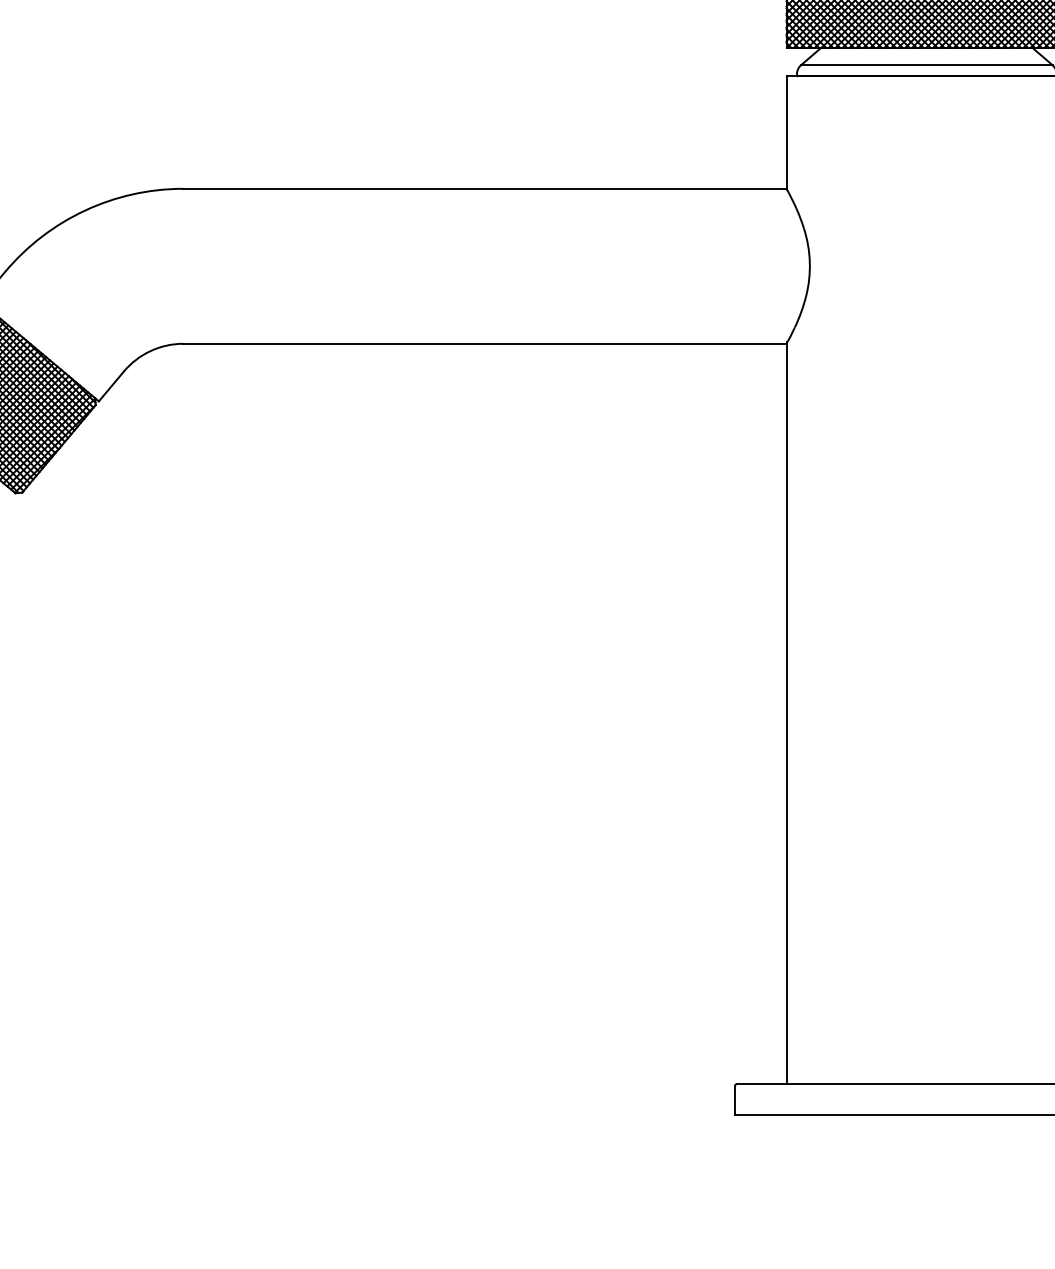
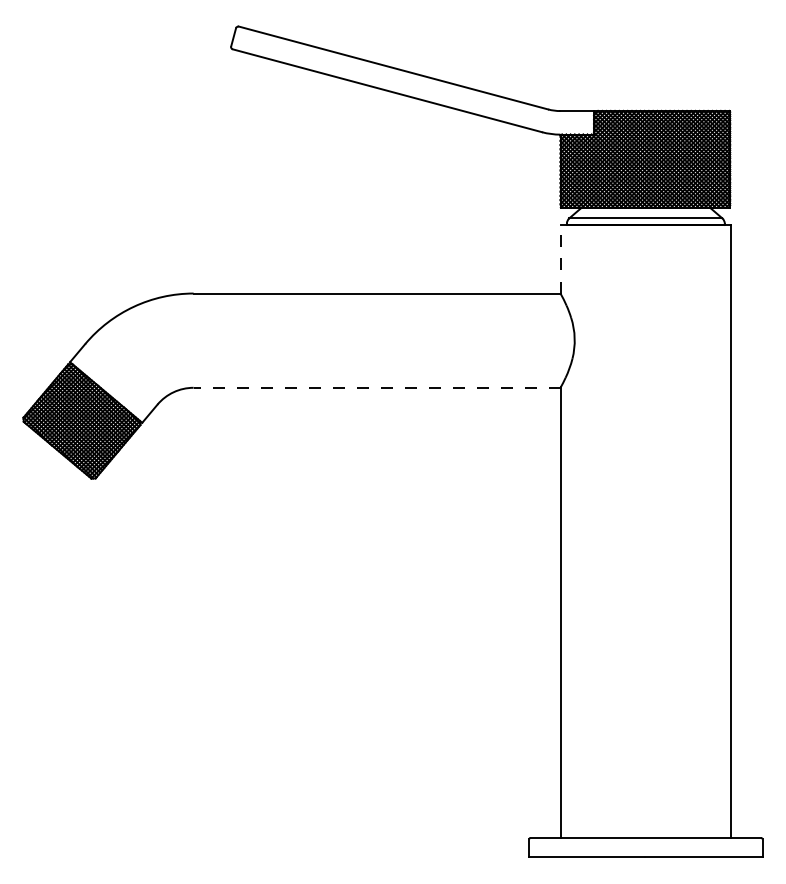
line: (788, 132) -> (561, 259), solid -> dashed
line: (483, 343) -> (376, 387), solid -> dashed

